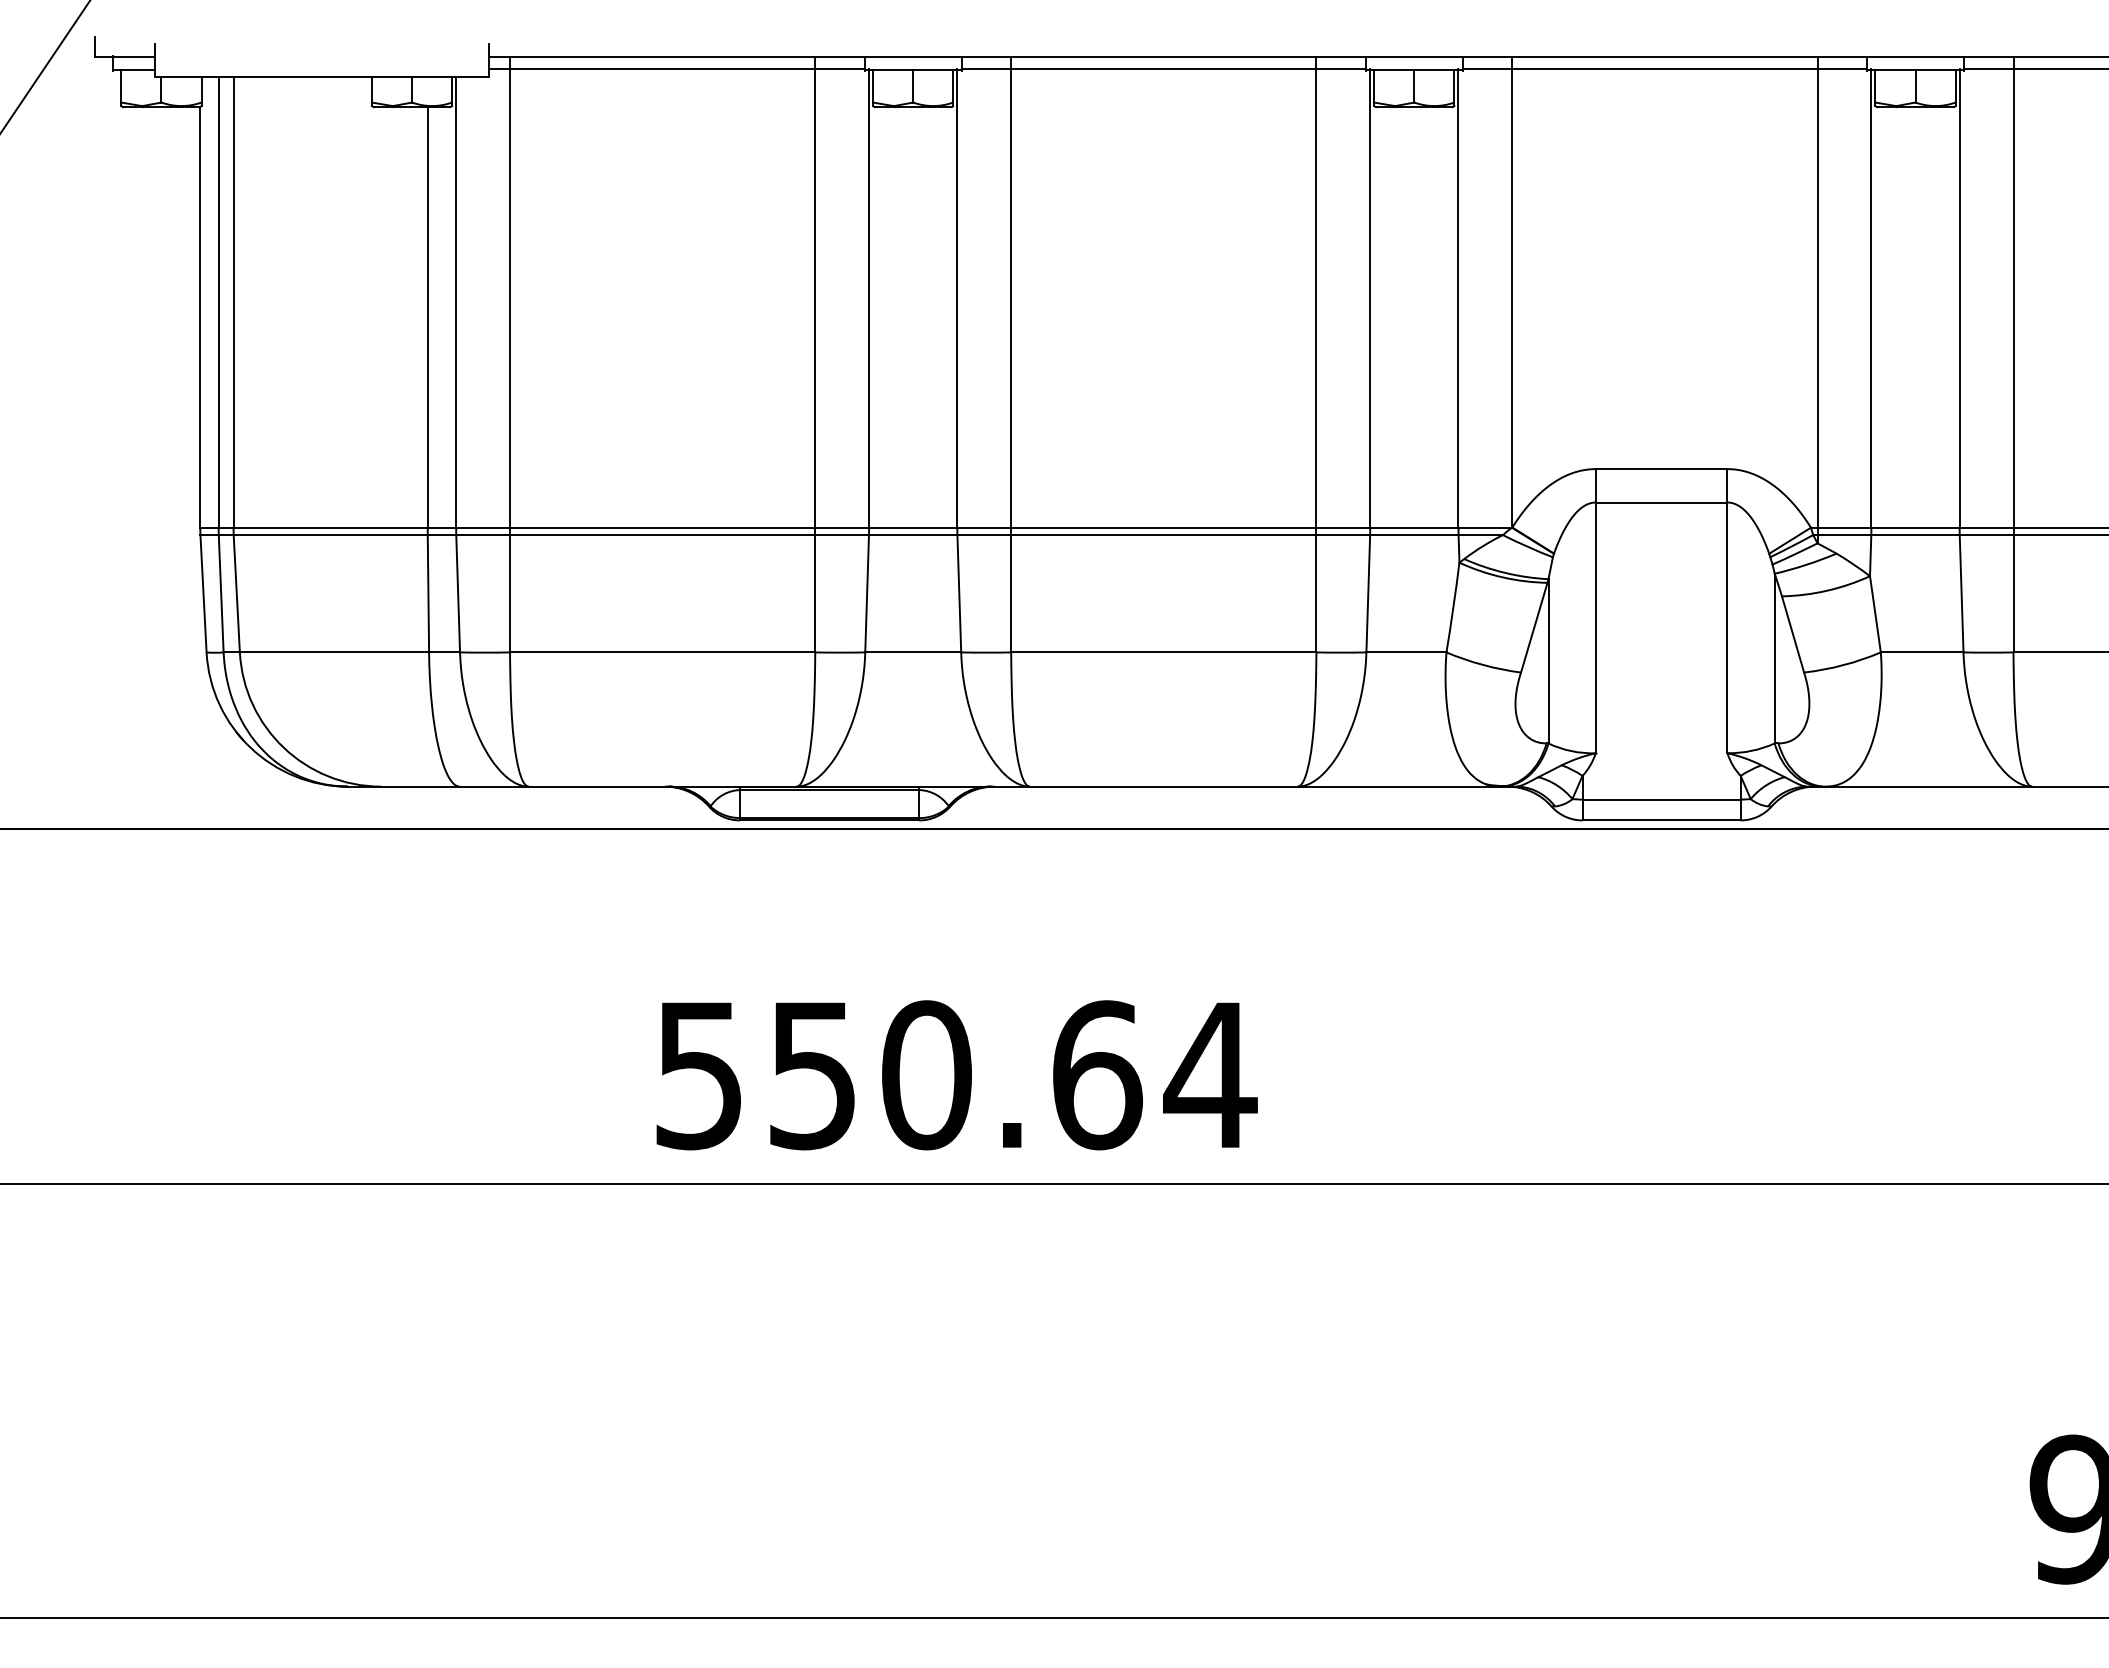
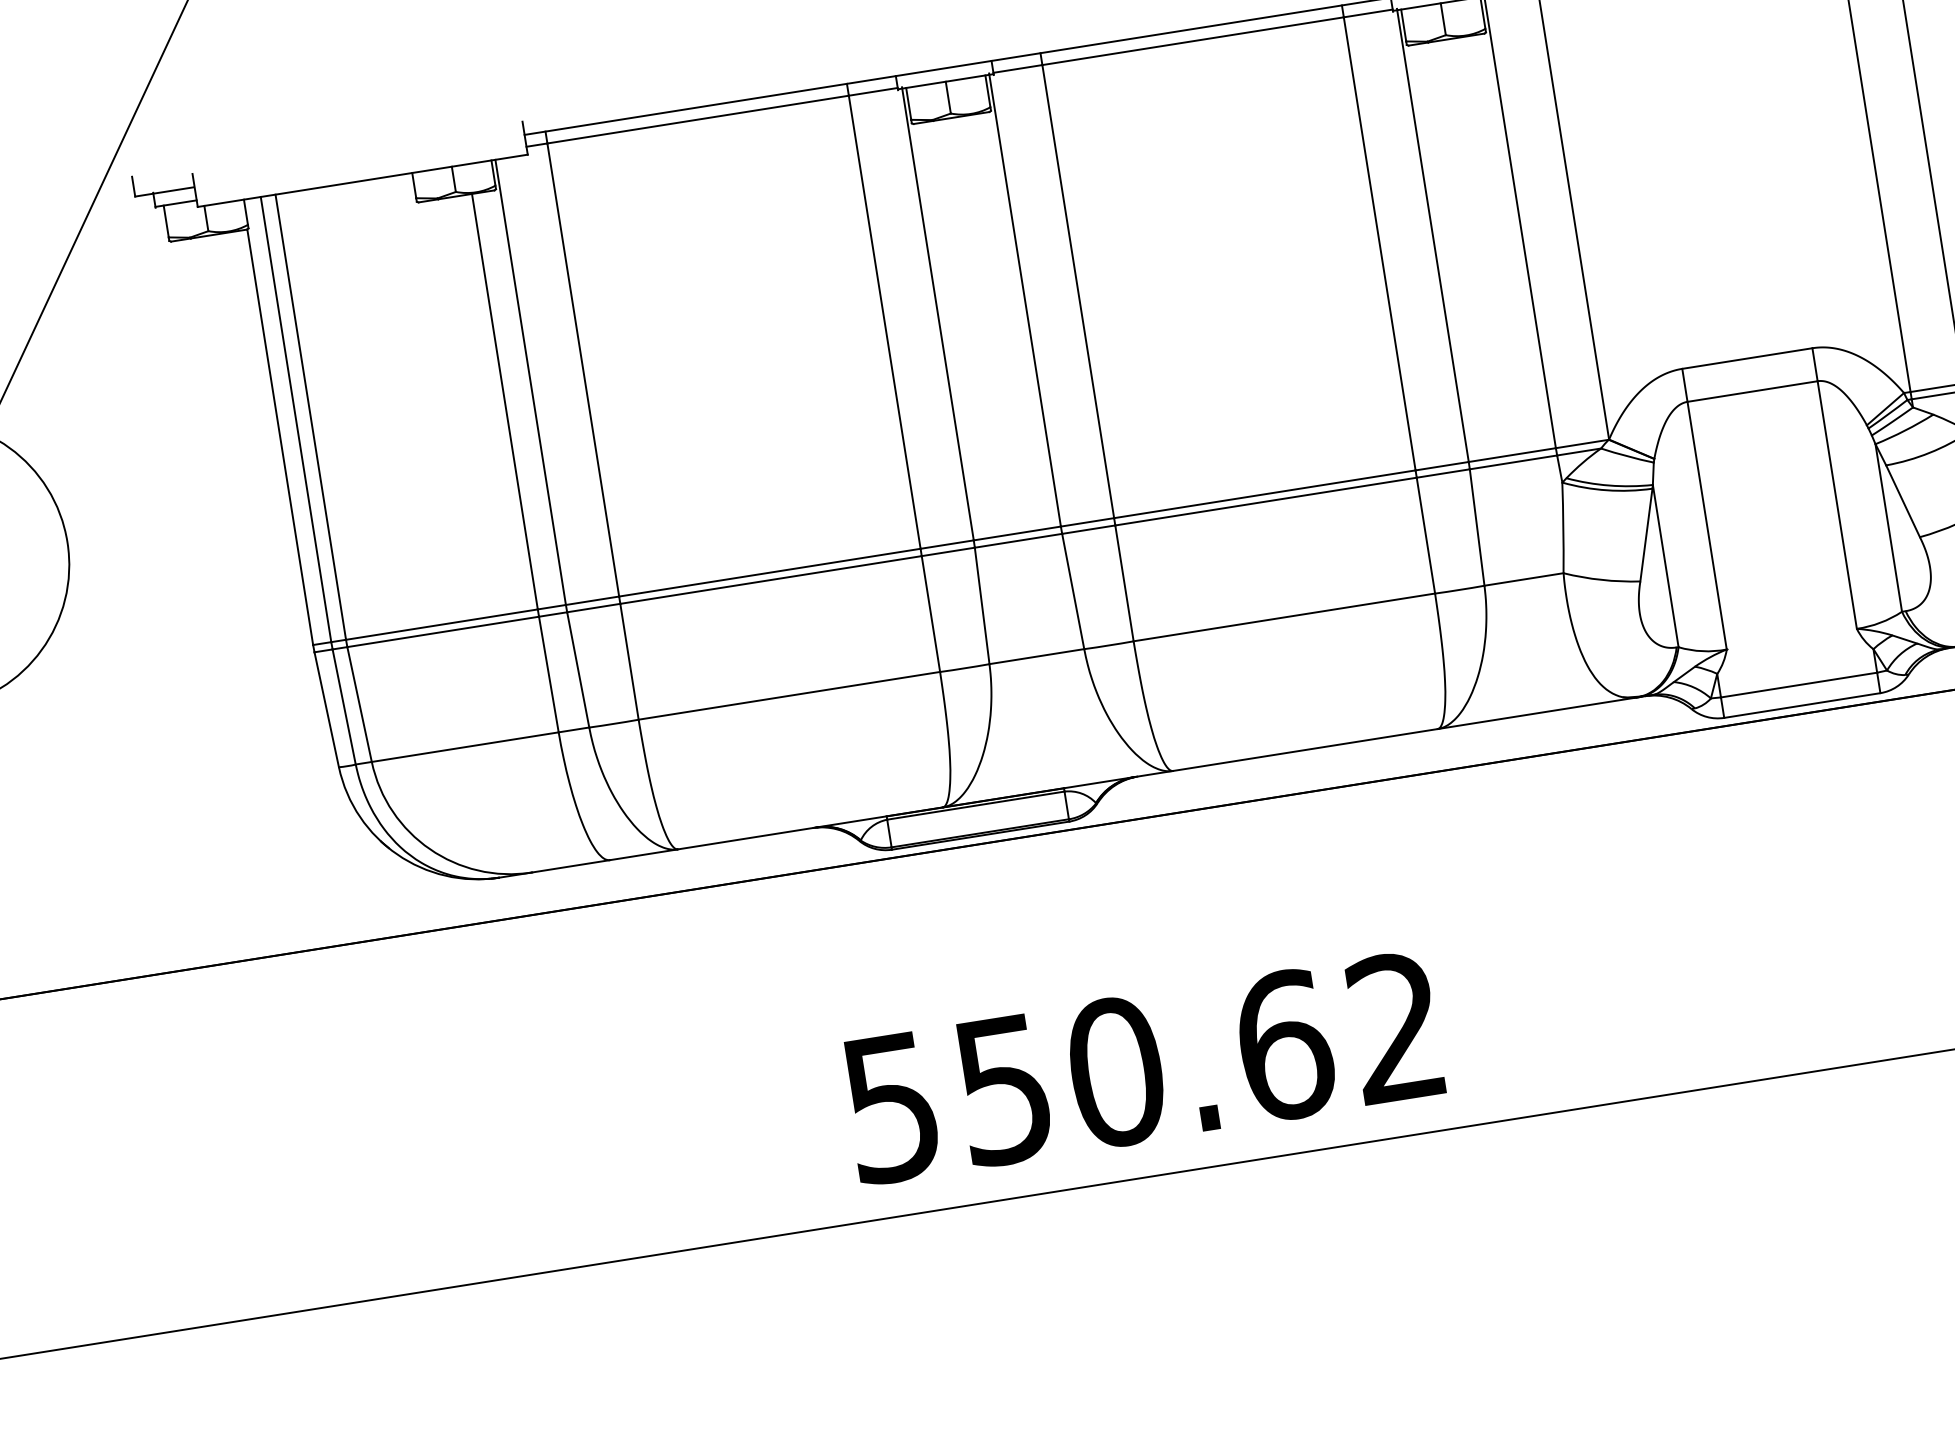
text: (1210, 1073) -> (1396, 1026), 550.64 -> 550.62

